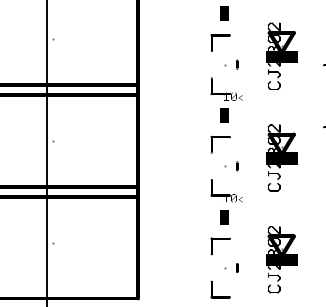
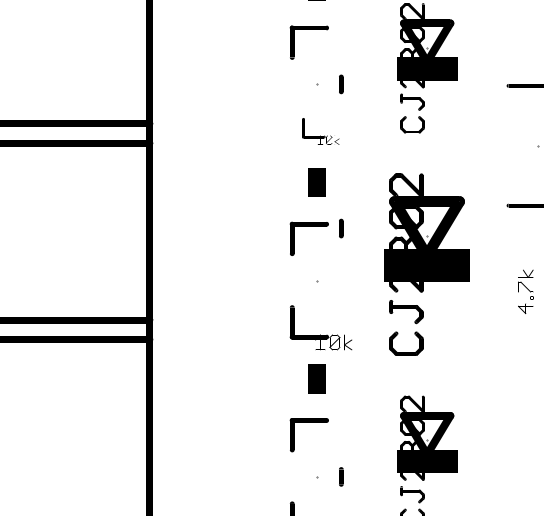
part: (226, 88) -> (320, 130), size x0.6
part: (281, 157) -> (426, 263), size x1.4
part: (237, 166) -> (341, 228), moved

